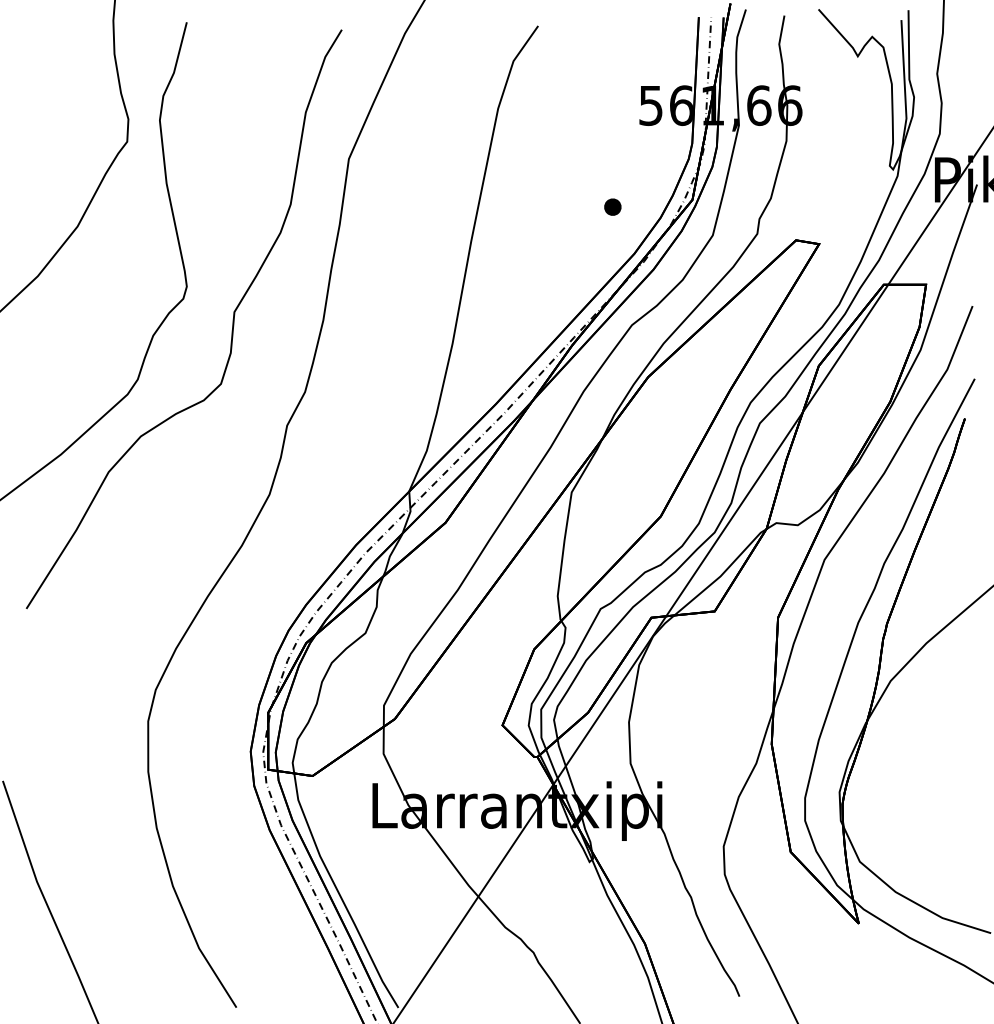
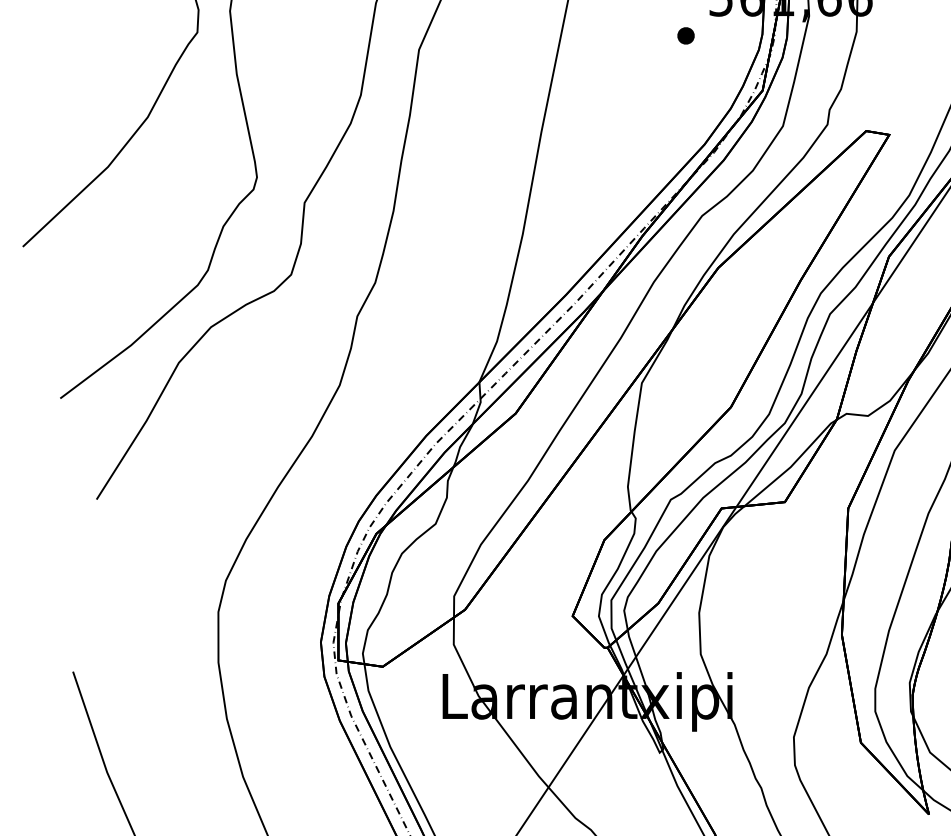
part: (612, 206) -> (685, 35), moved

